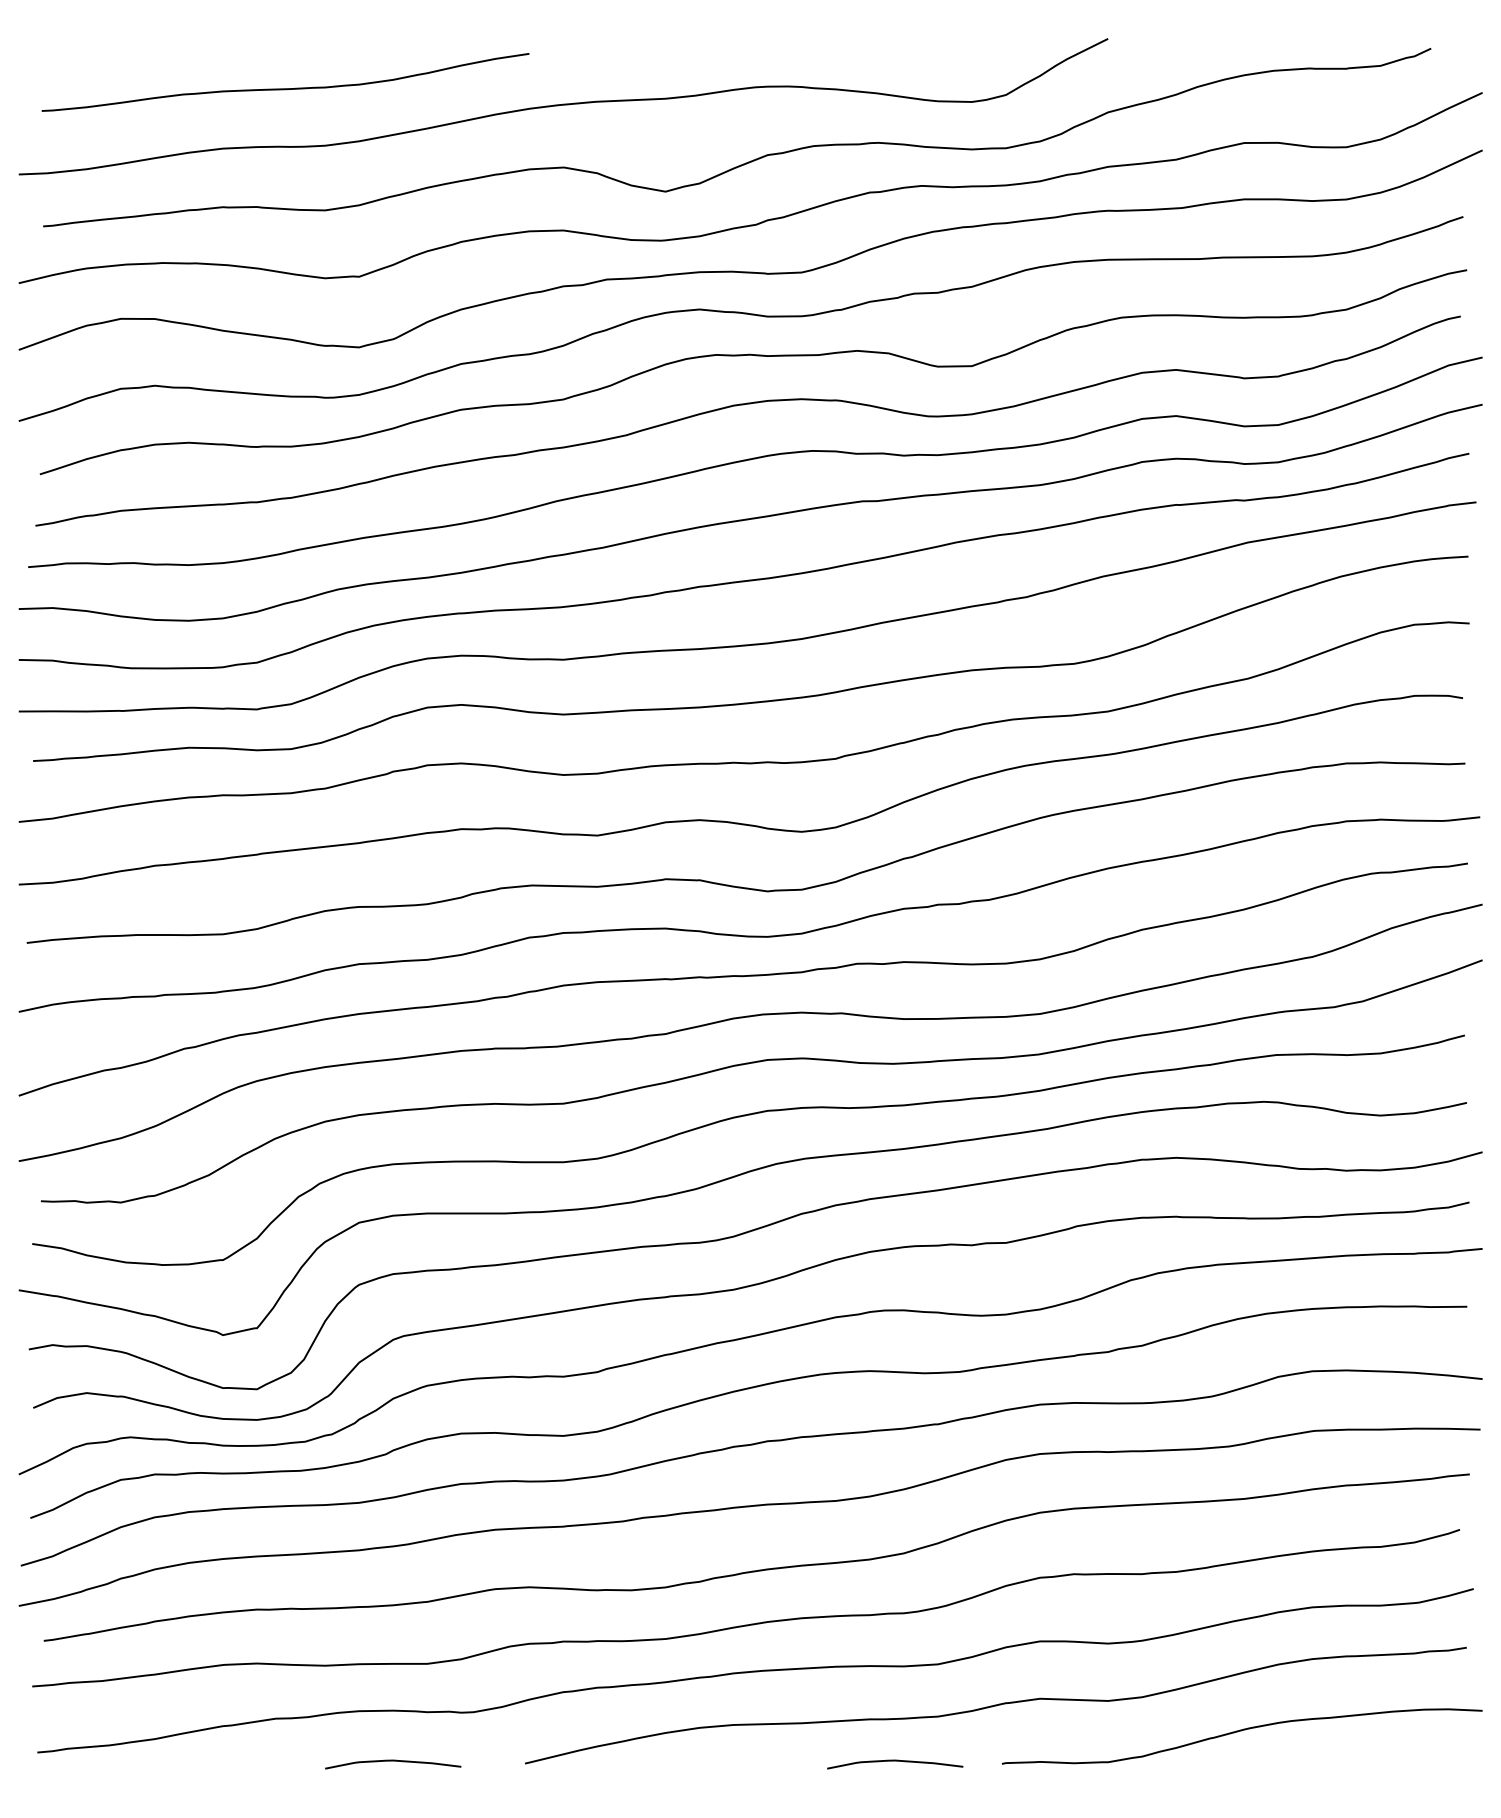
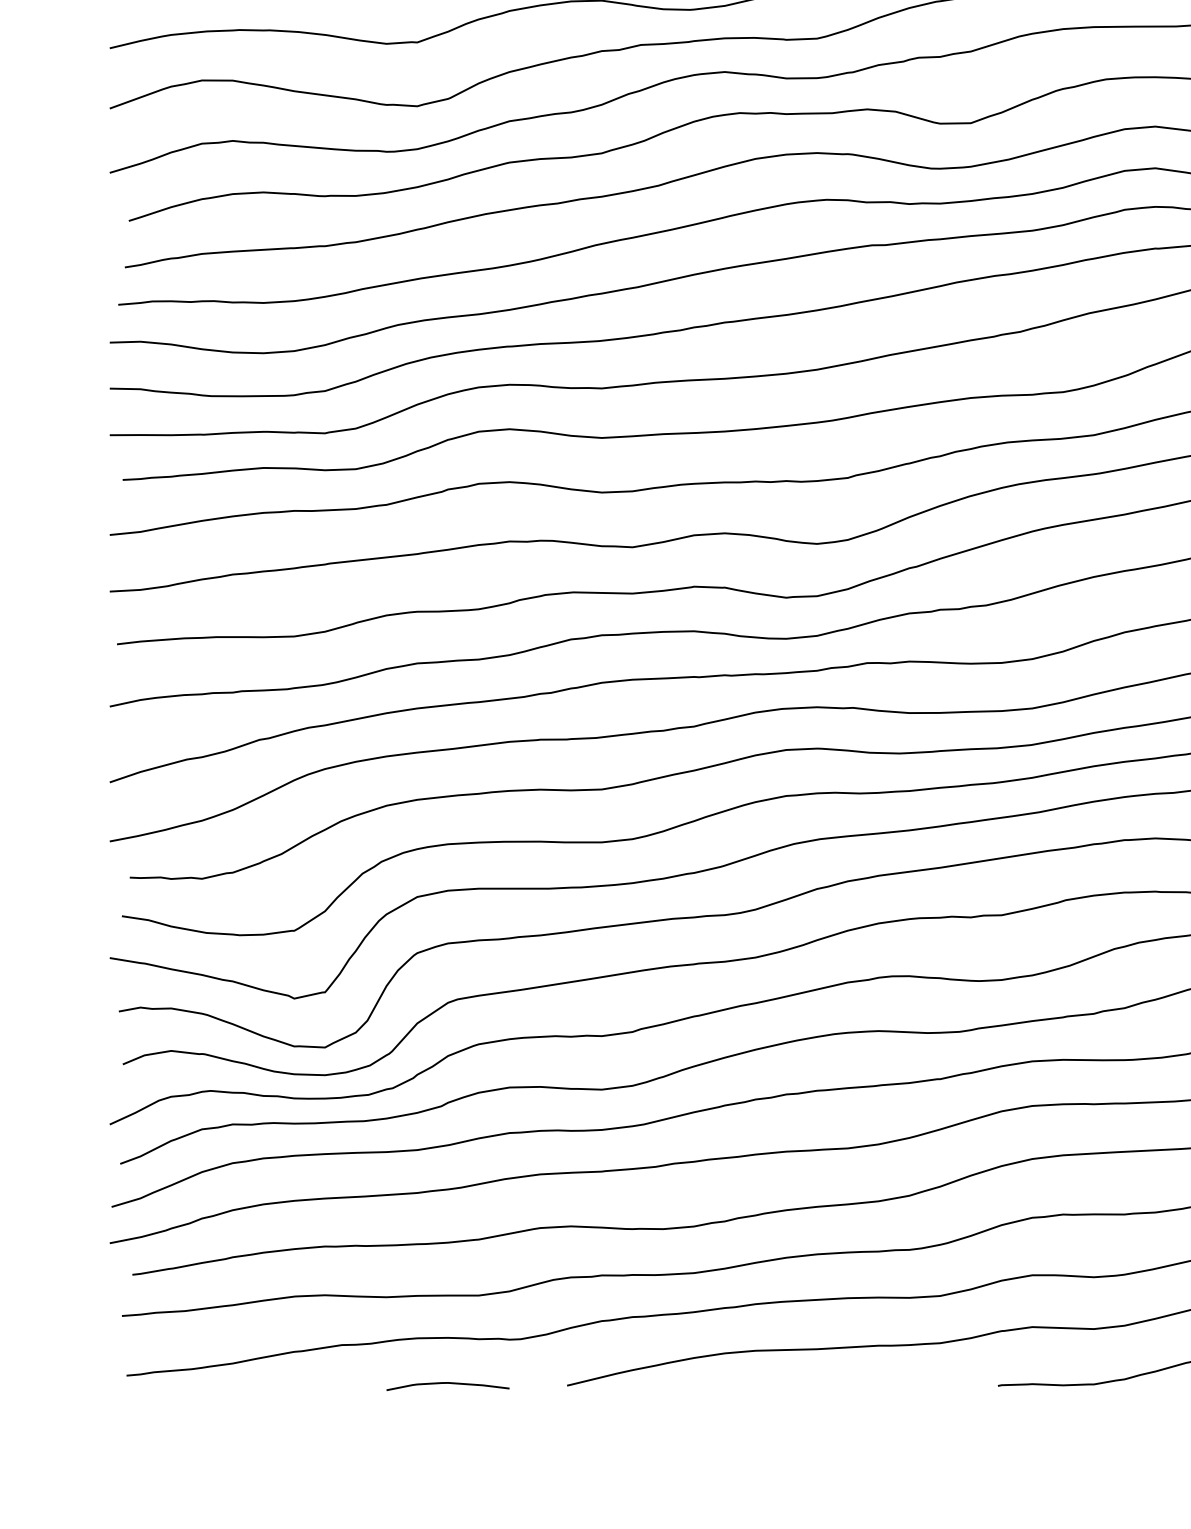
curve: (895, 1761) -> (901, 1383), removed

